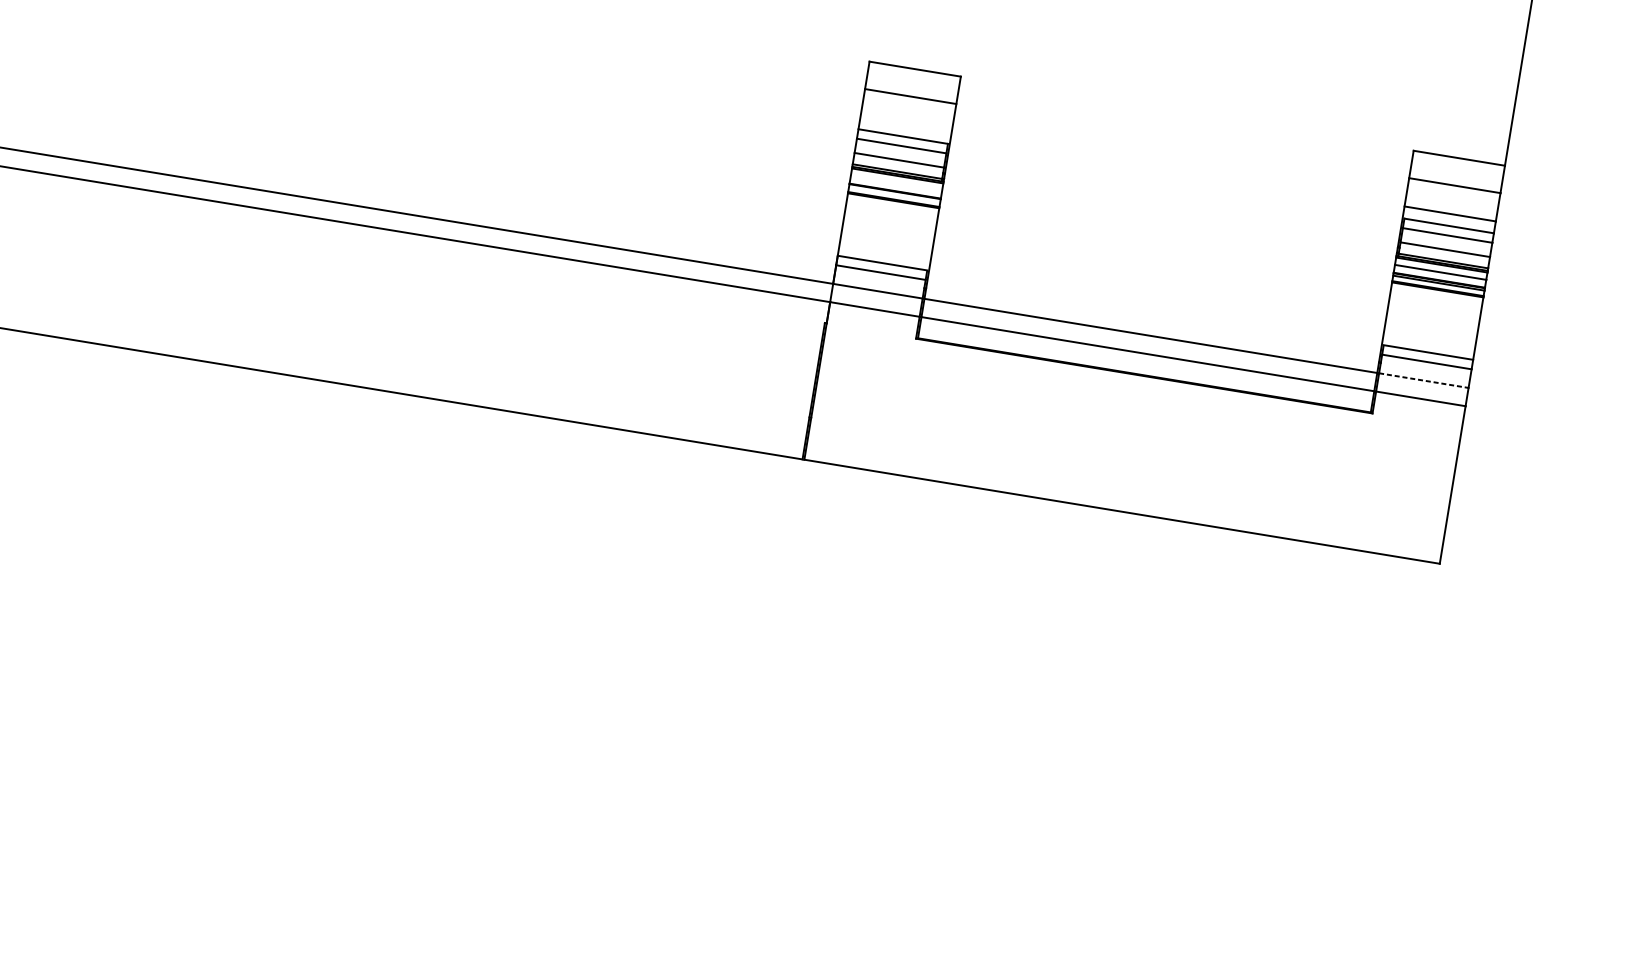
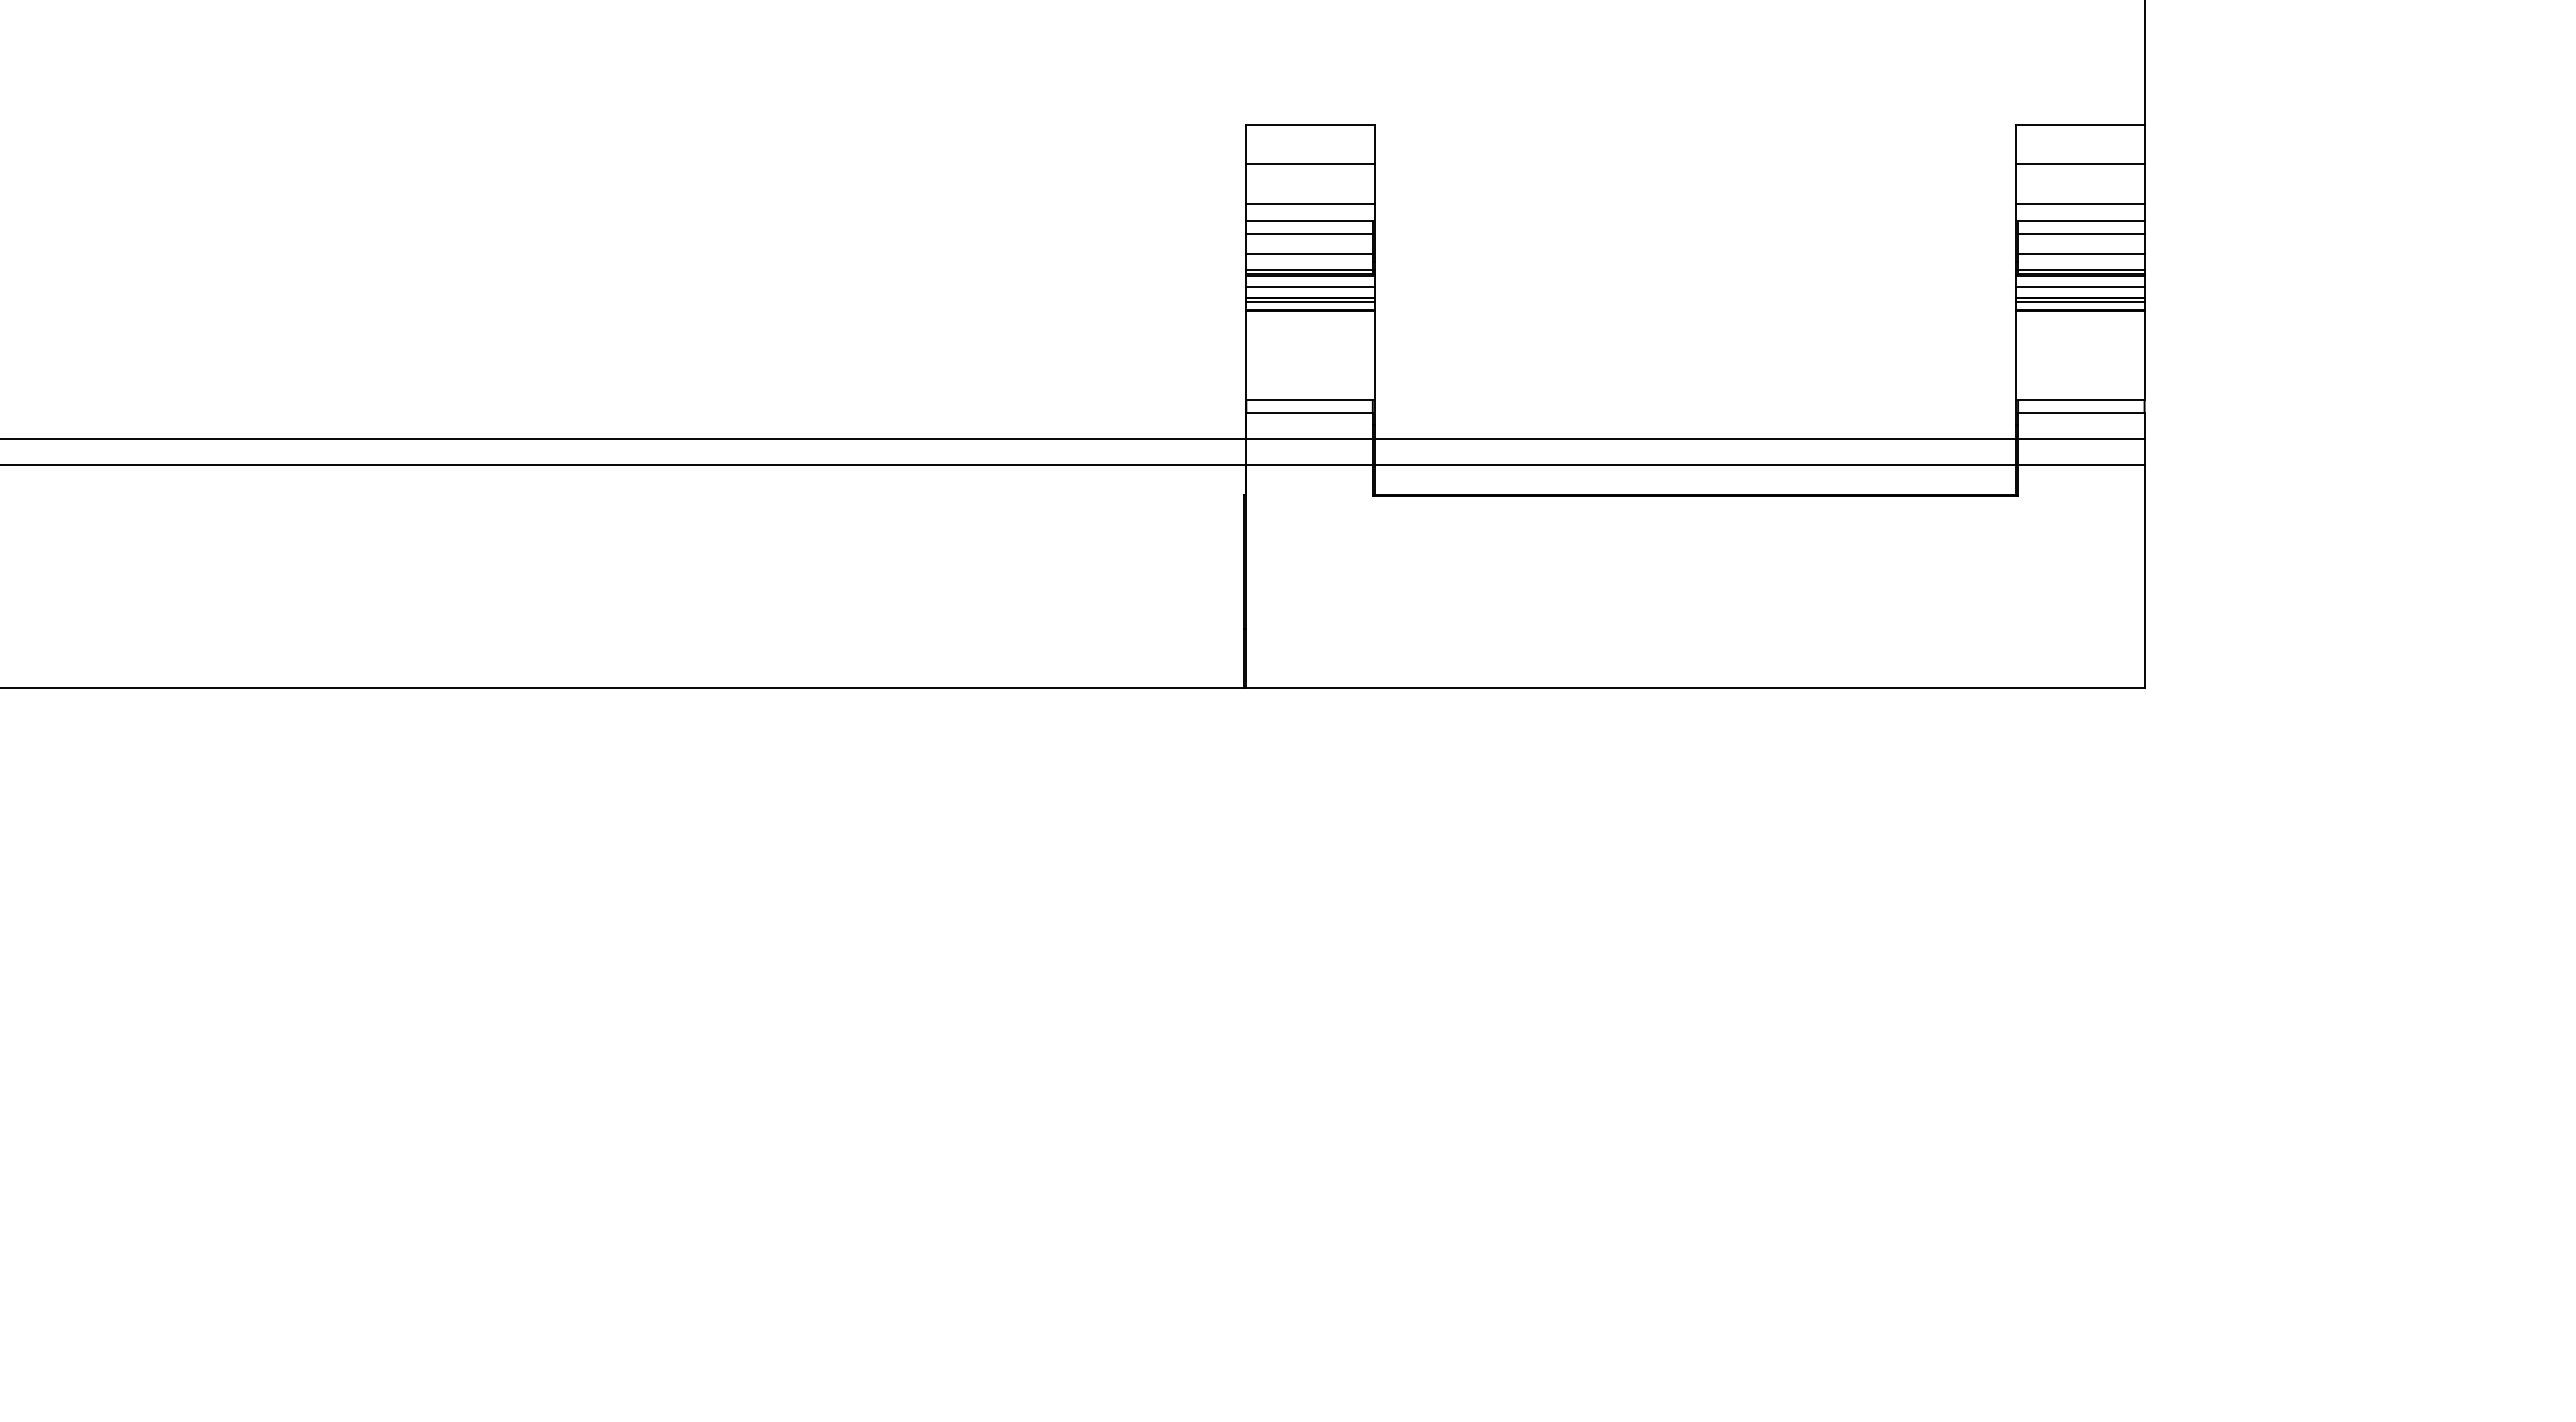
line: (905, 124) -> (1310, 203), added
line: (896, 183) -> (1310, 286), added
line: (894, 193) -> (1310, 301), added
line: (1423, 380) -> (2081, 439), dashed -> solid

